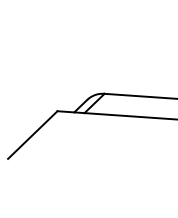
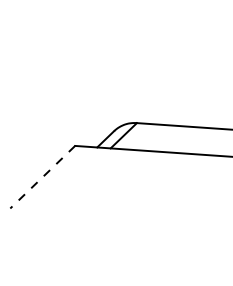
line: (32, 135) -> (42, 177), solid -> dashed

